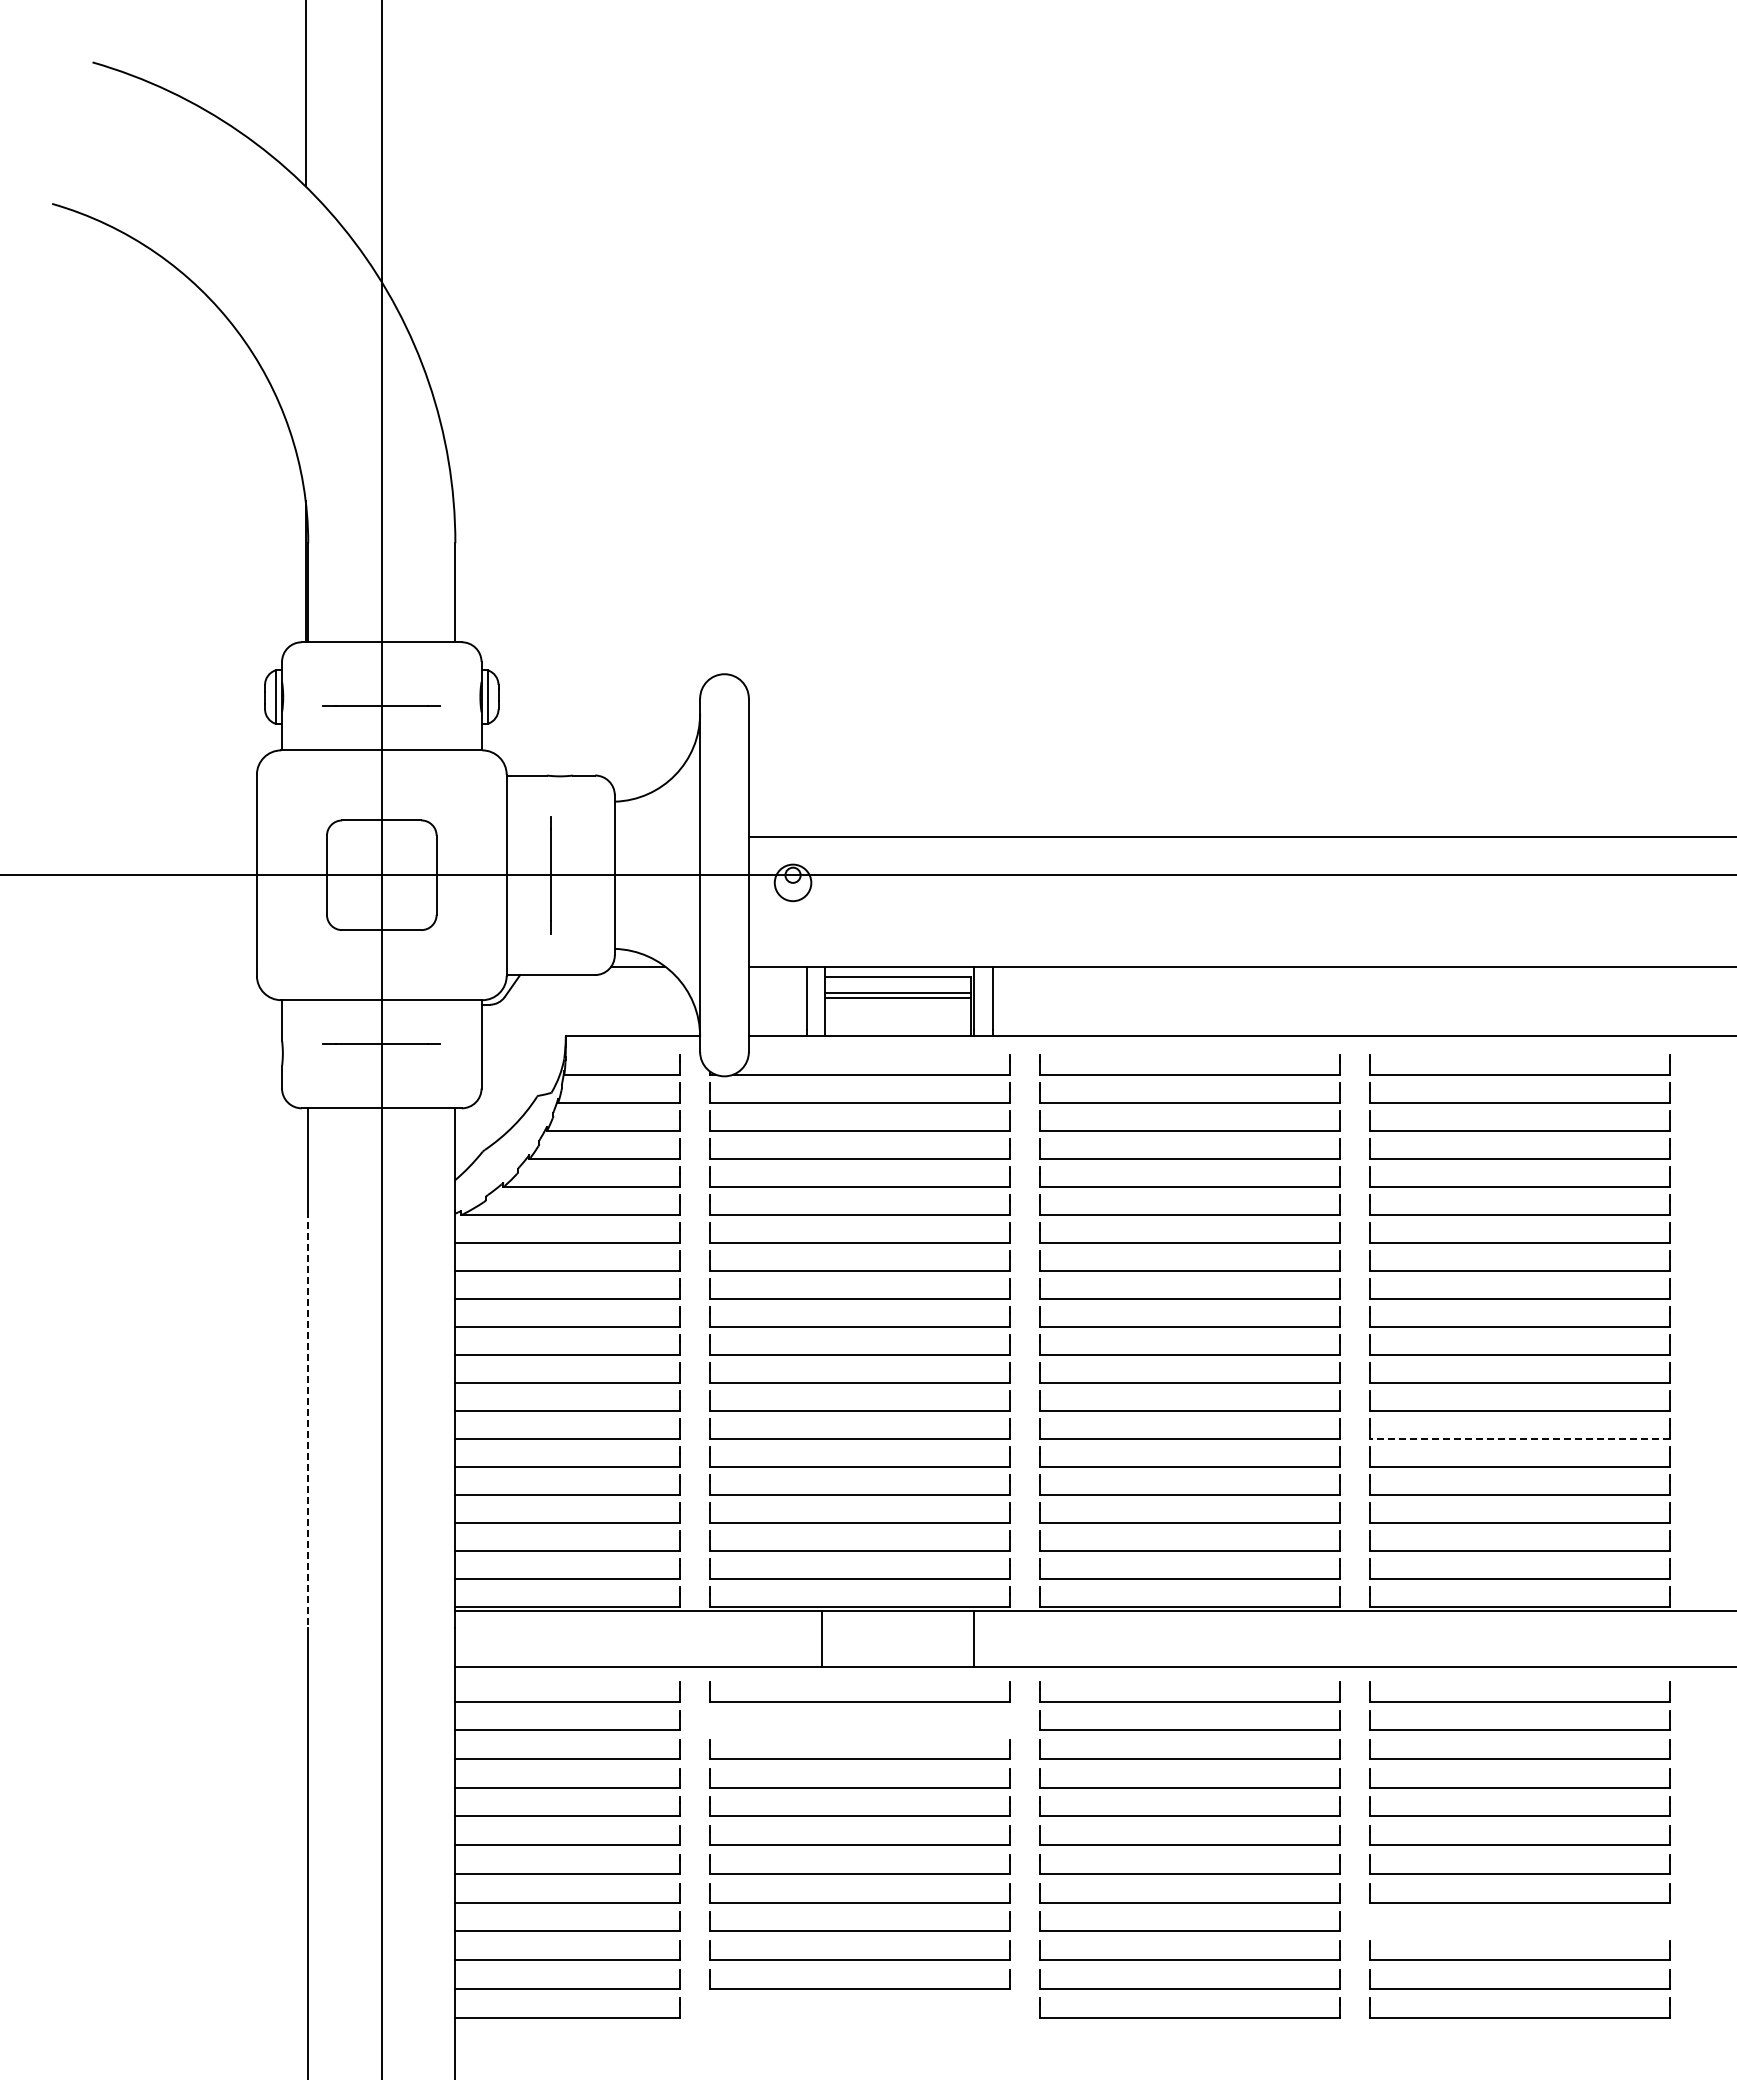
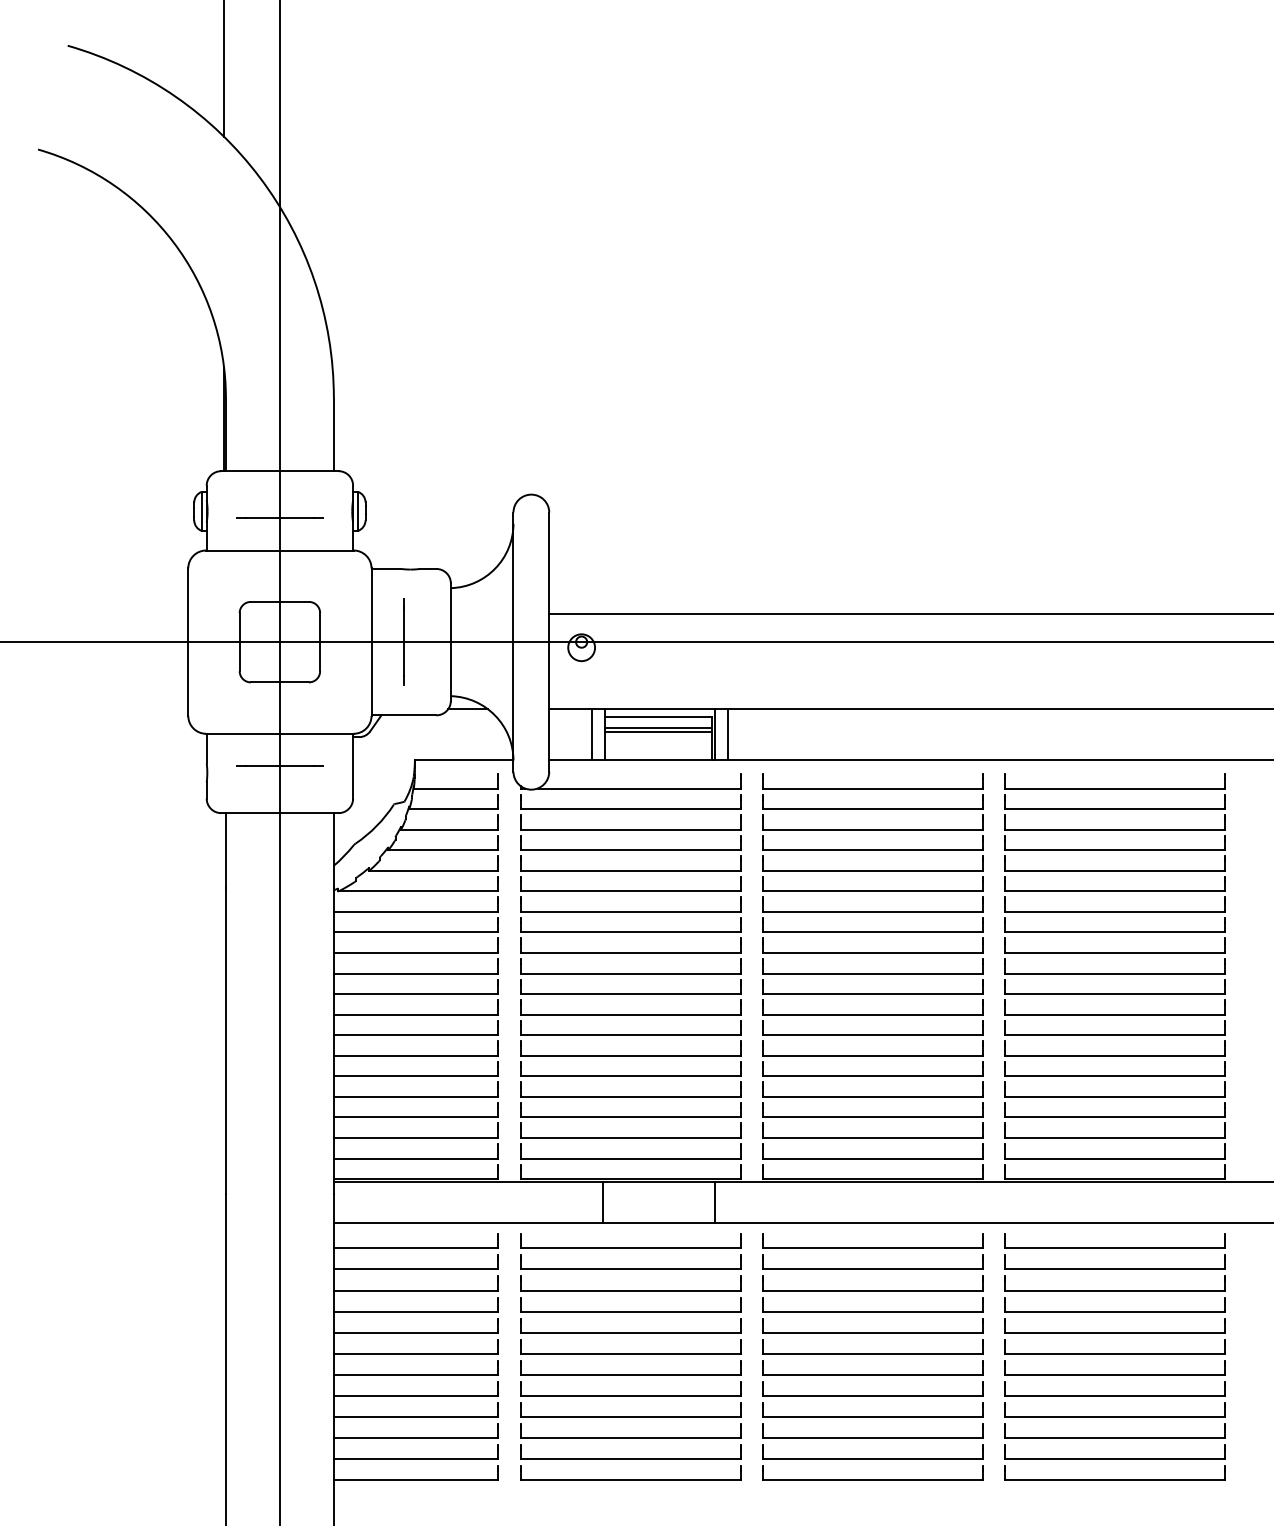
line: (308, 1419) -> (226, 1041), dashed -> solid
line: (1519, 1439) -> (1114, 1056), dashed -> solid
part: (859, 1729) -> (630, 1268), added
part: (1519, 1930) -> (1114, 1416), added
part: (859, 2017) -> (630, 1480), added

